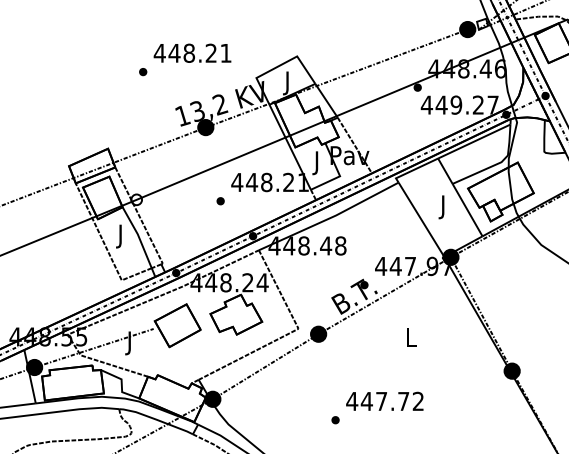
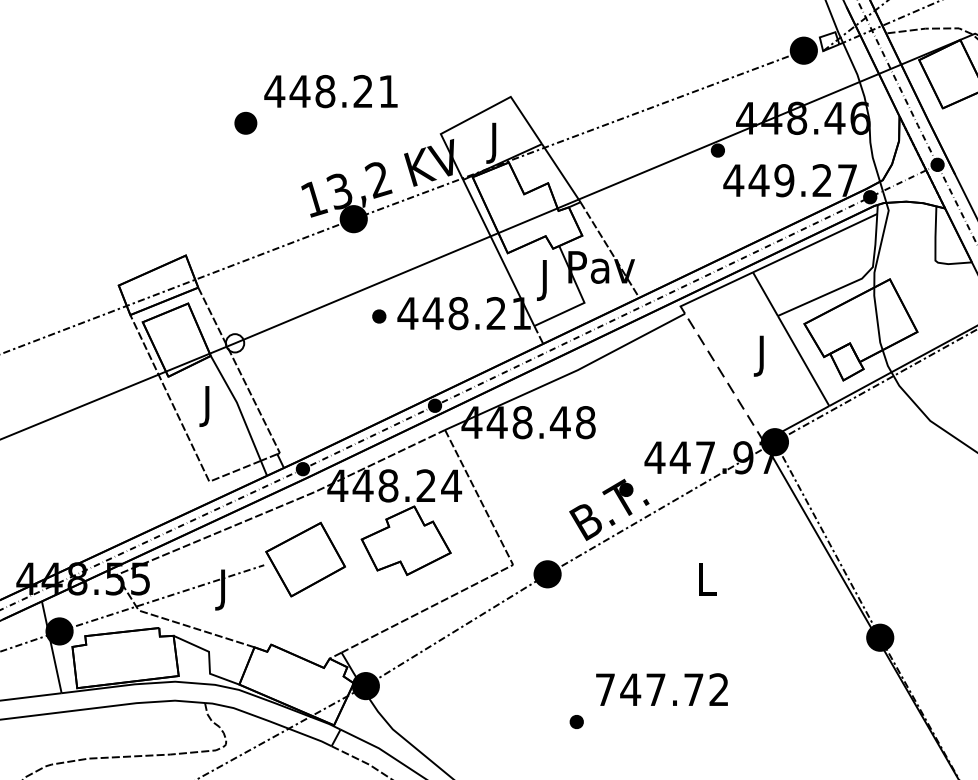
part: (143, 72) -> (246, 124), size x1.6
part: (220, 201) -> (379, 316), moved
line: (421, 219) -> (724, 377), solid -> dashed
text: (352, 401) -> (605, 689), 447.72 -> 747.72

